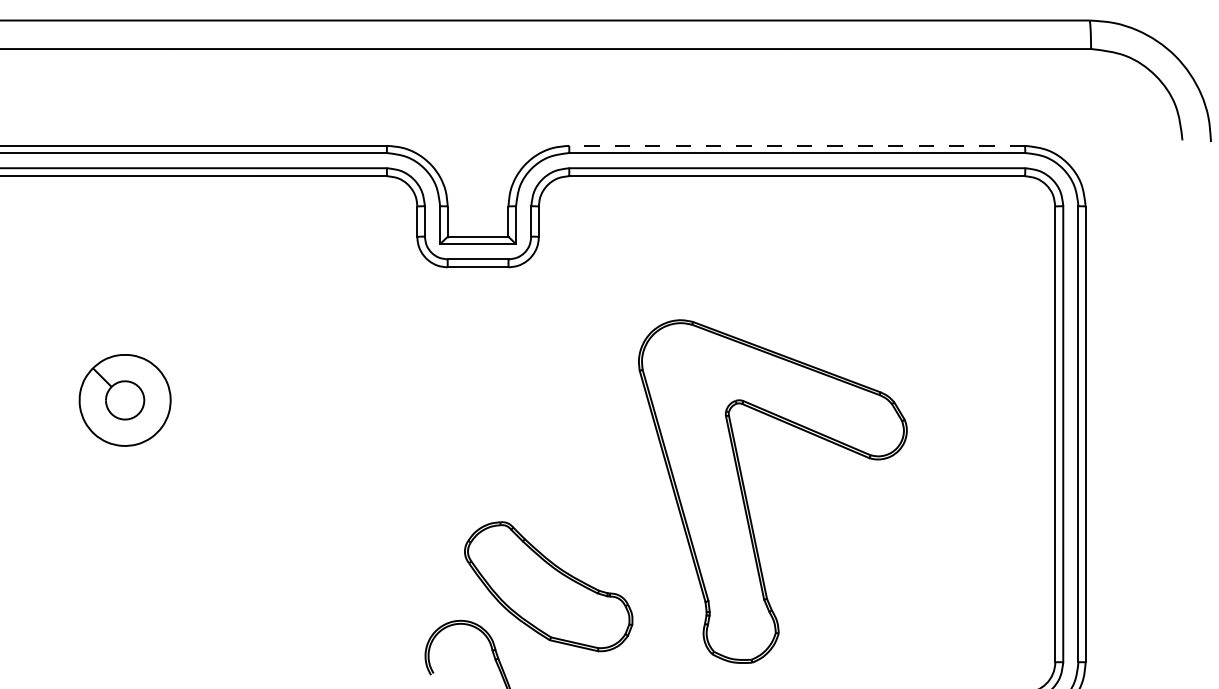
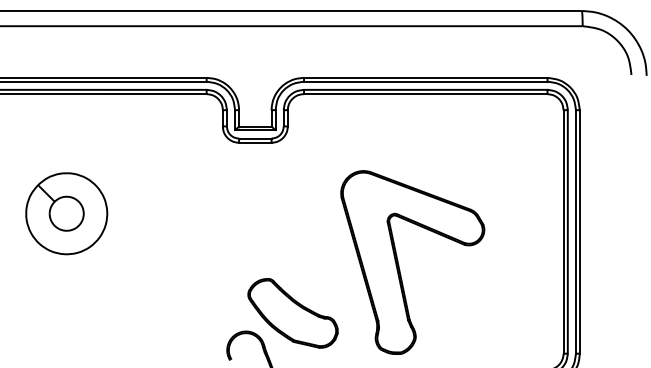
line: (796, 145) -> (425, 77), dashed -> solid
part: (124, 399) -> (66, 213), size x1.67

